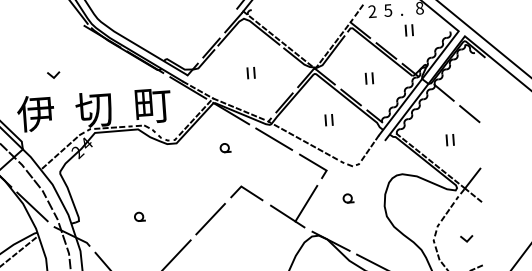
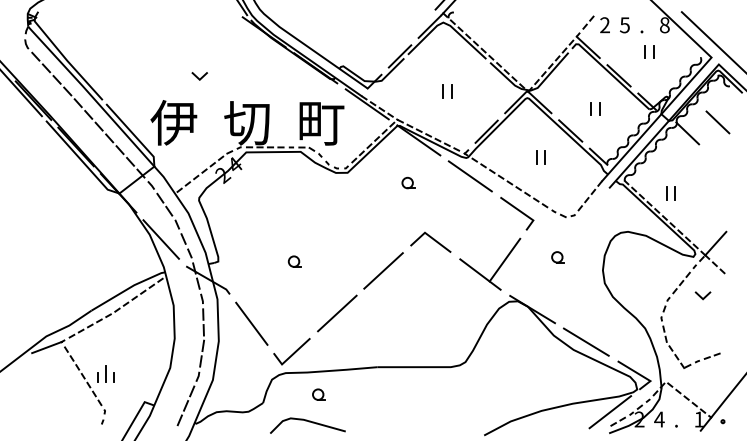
line: (469, 114) -> (717, 122), moved
part: (449, 140) -> (670, 193), moved
line: (465, 239) -> (701, 296), moved

